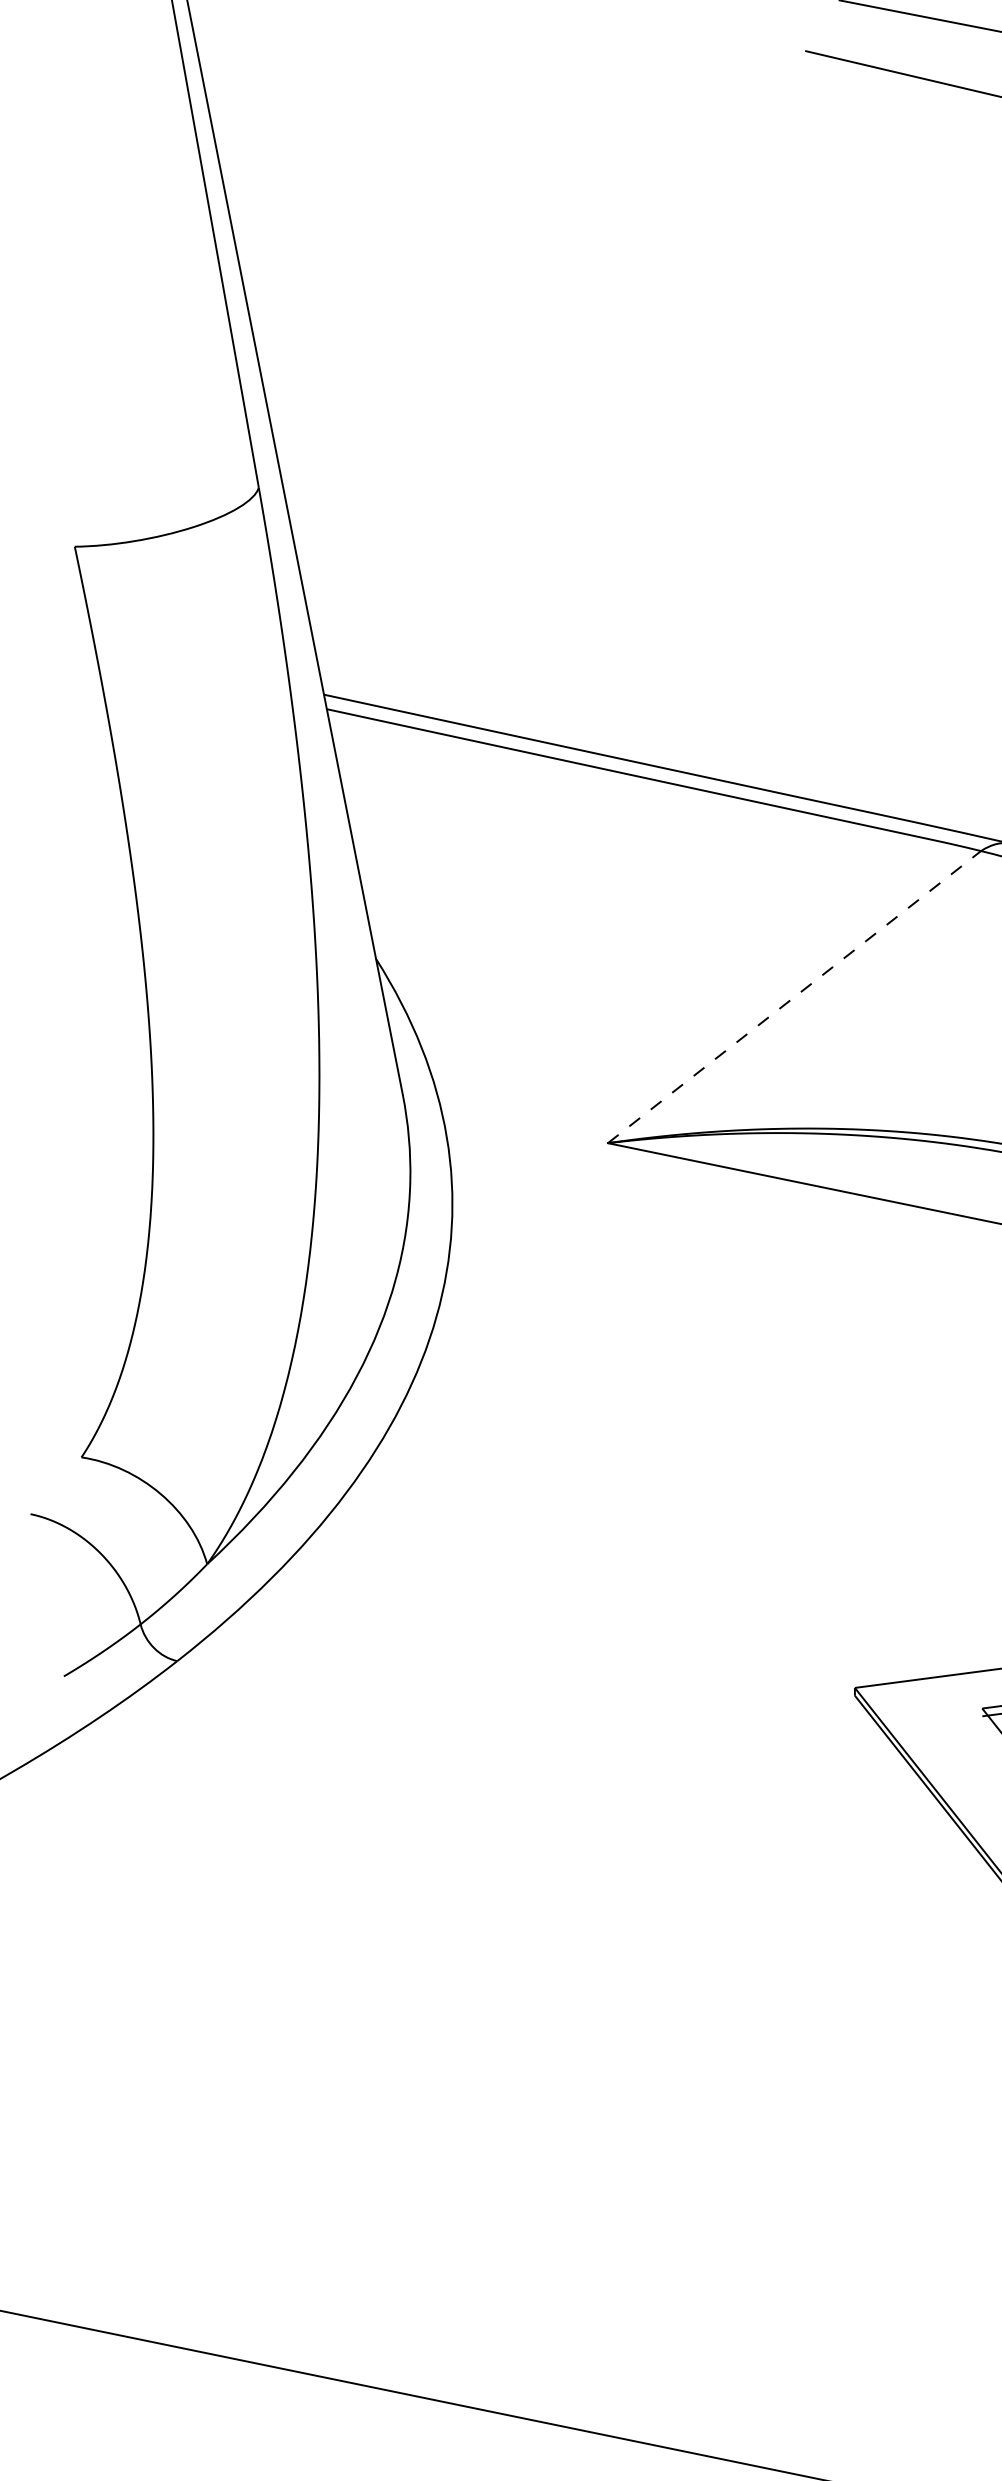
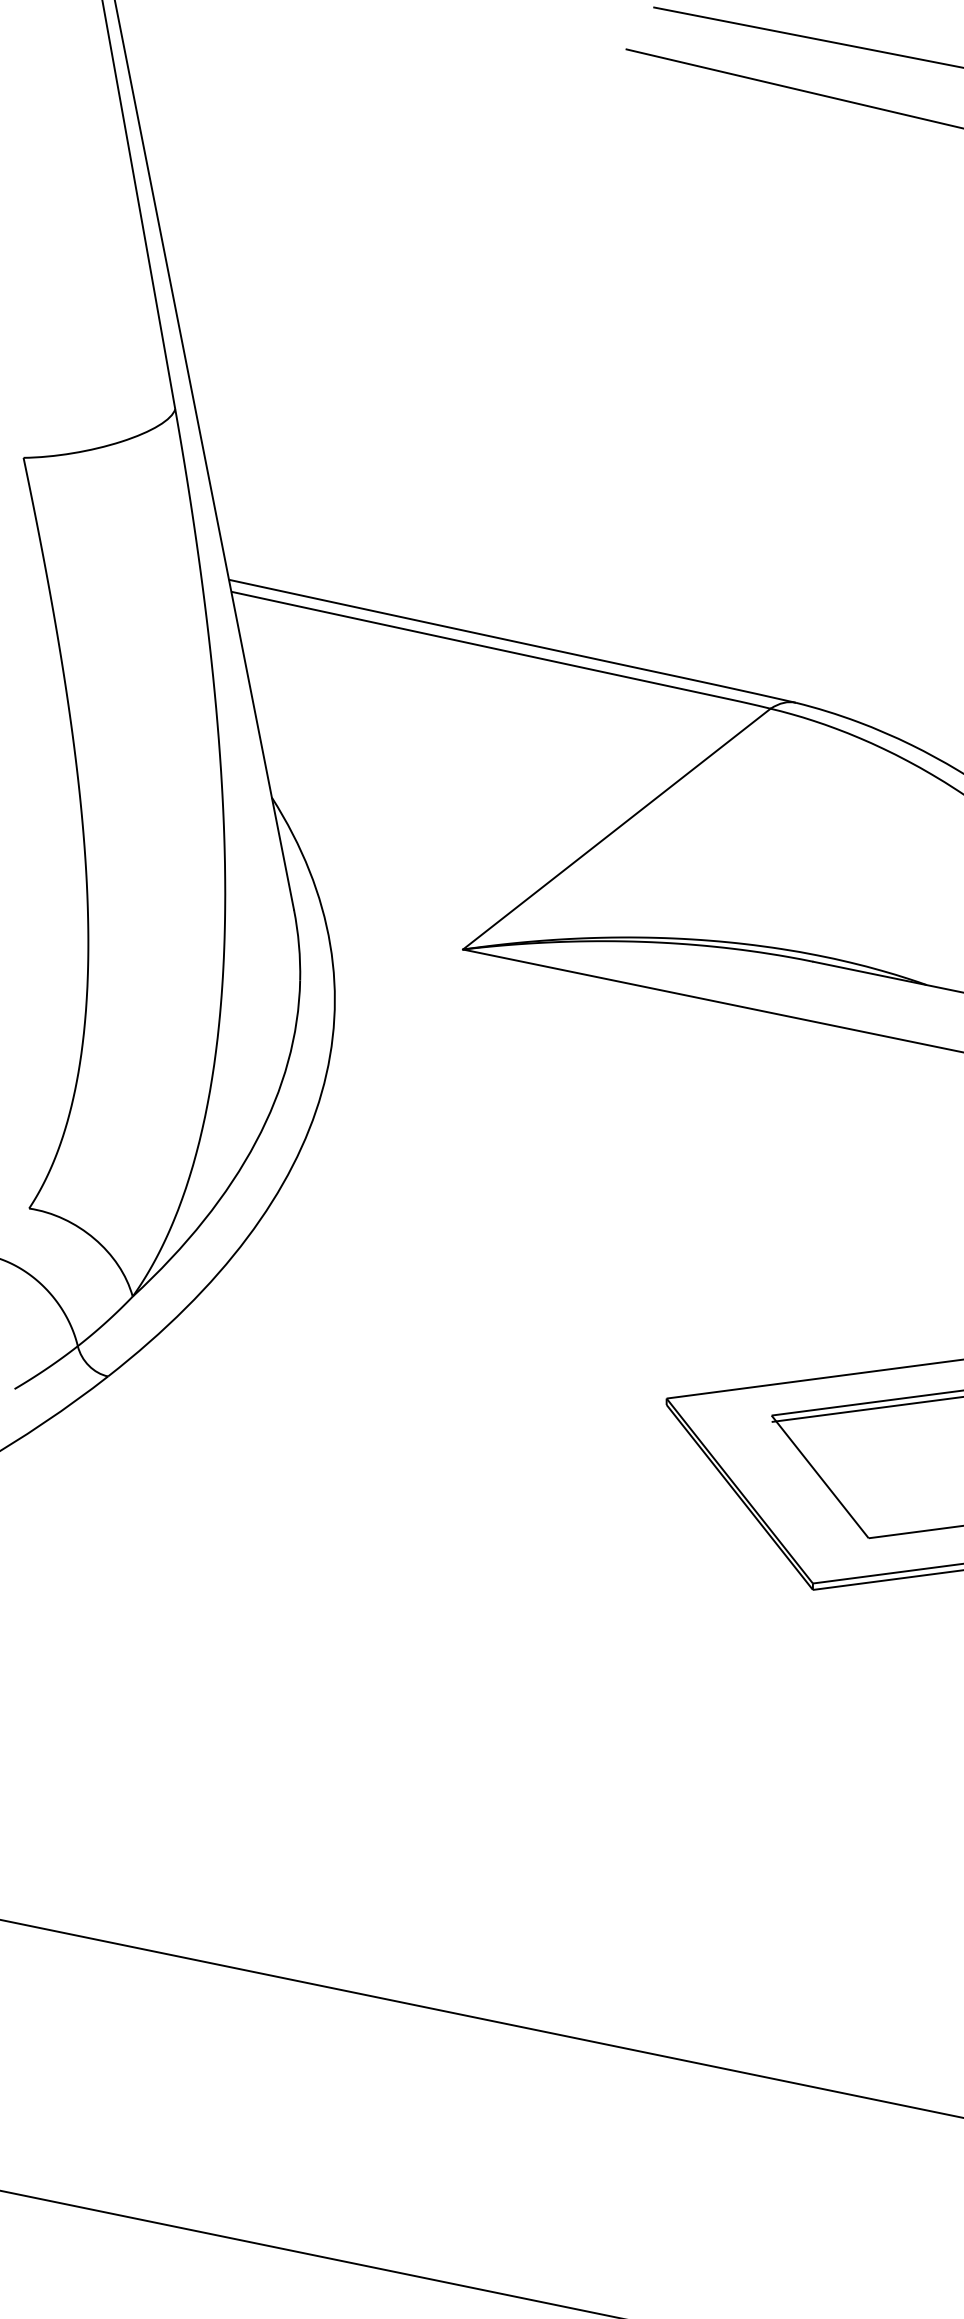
line: (795, 996) -> (617, 828), dashed -> solid

